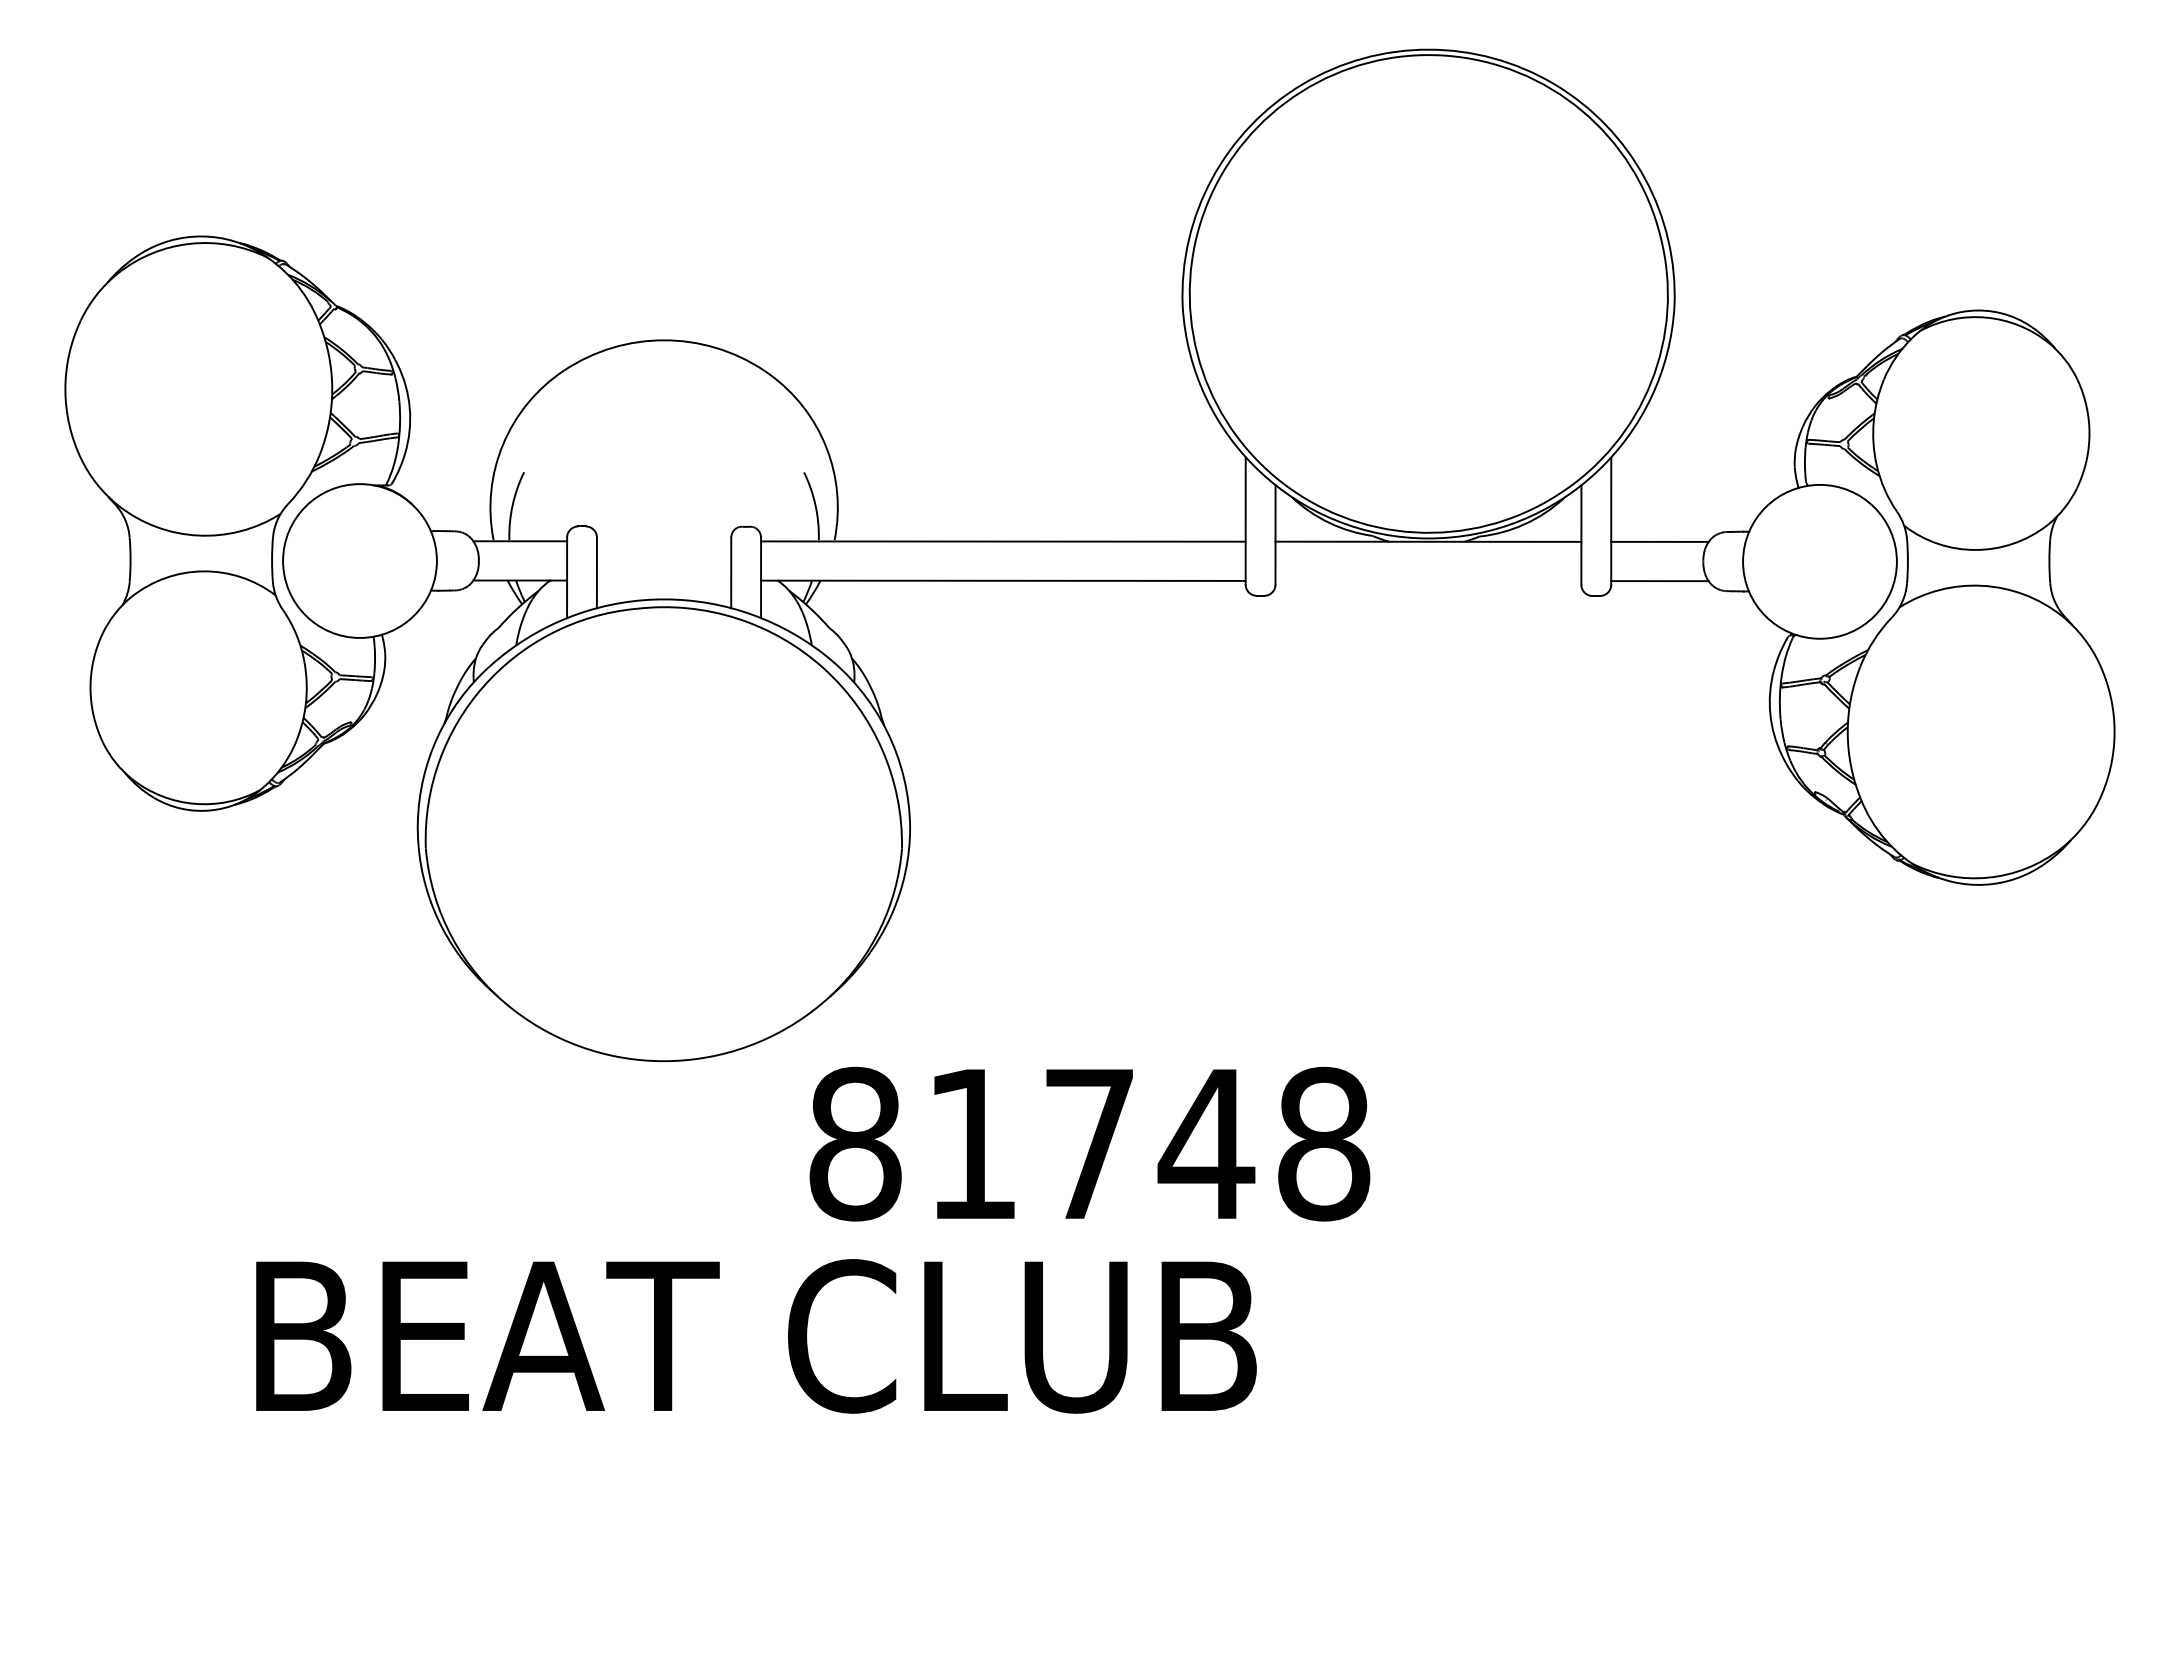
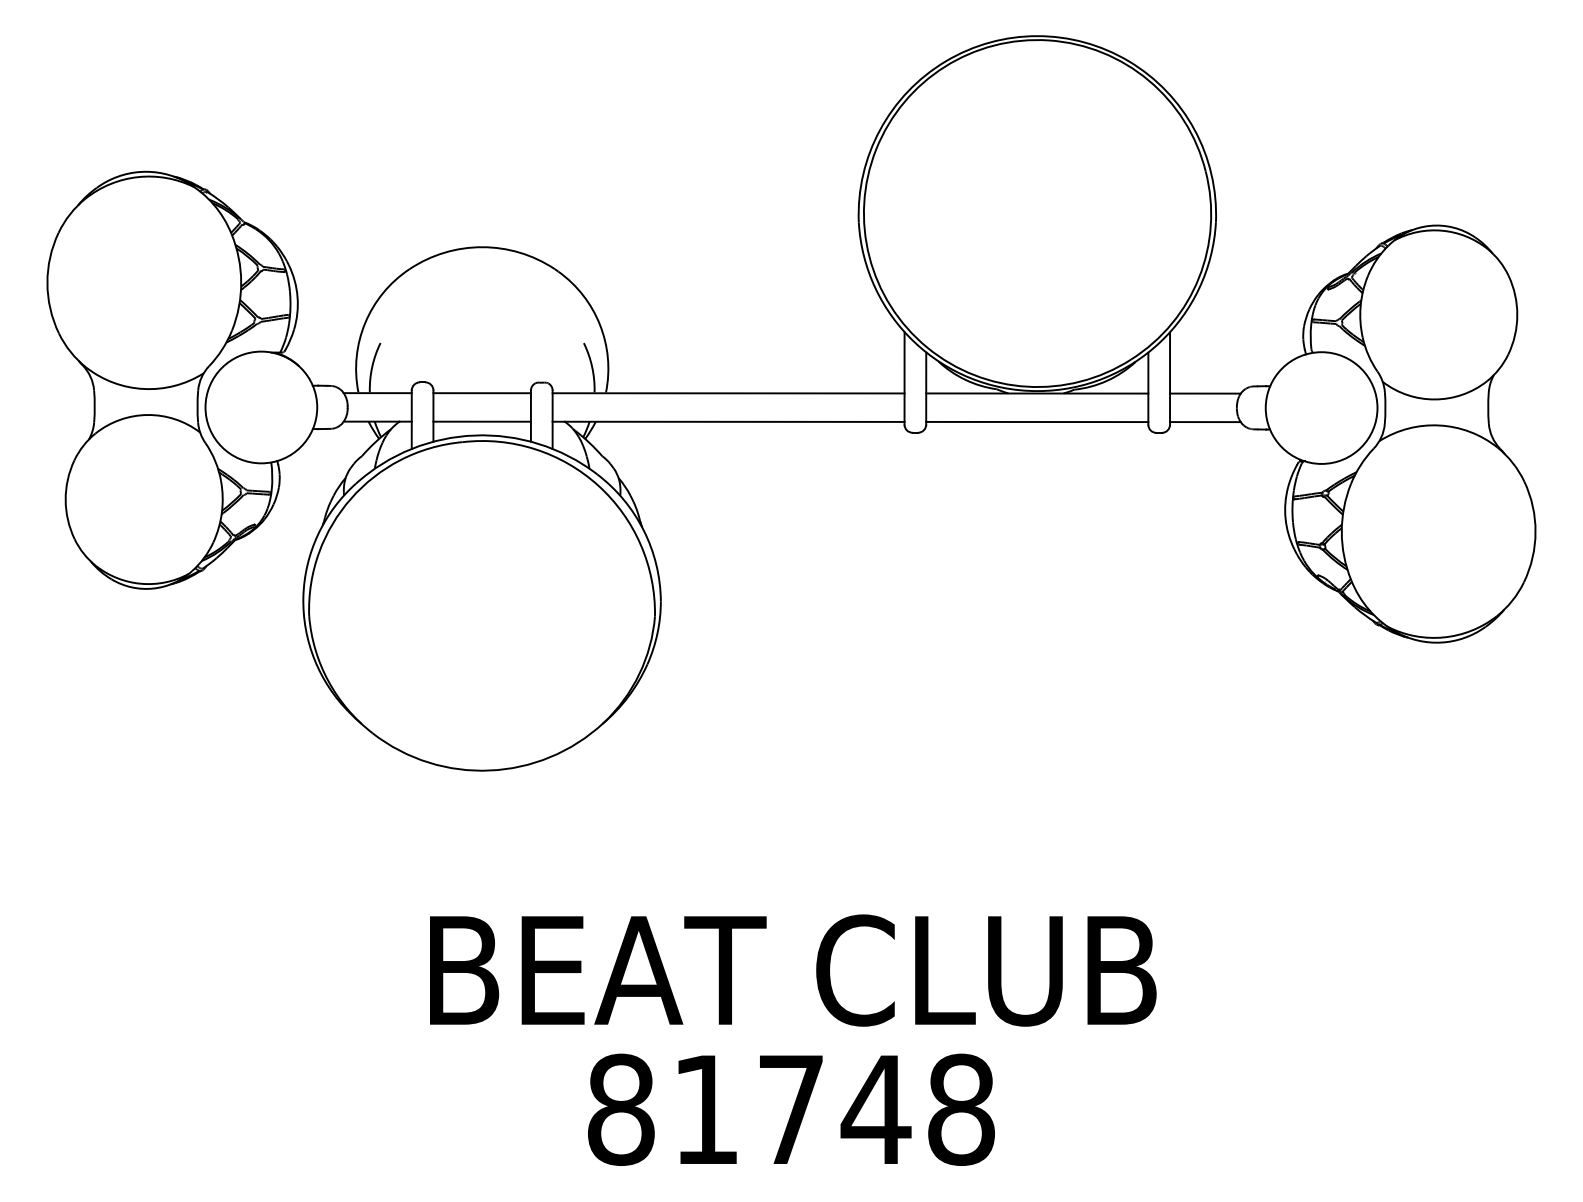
line: (663, 541) -> (481, 393), added
line: (663, 580) -> (481, 421), added
line: (1428, 580) -> (1037, 421), added
text: (1089, 1143) -> (791, 1109), moved
text: (756, 1336) -> (793, 970), moved

